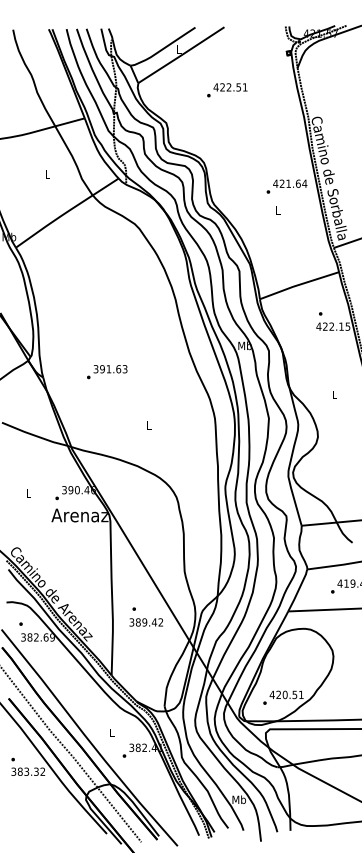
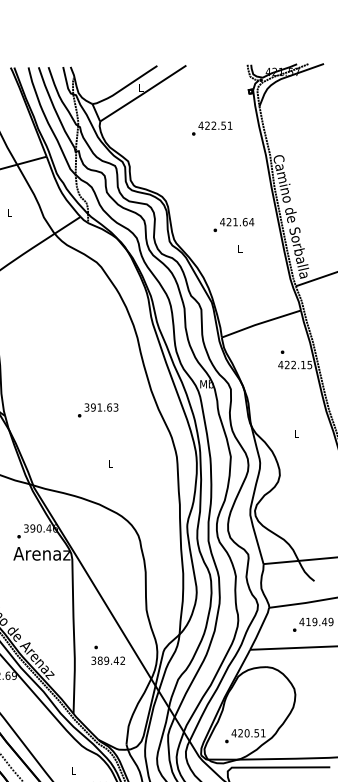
text: (227, 90) -> (212, 128), moved
text: (286, 186) -> (233, 224), moved
text: (107, 372) -> (98, 410), moved

